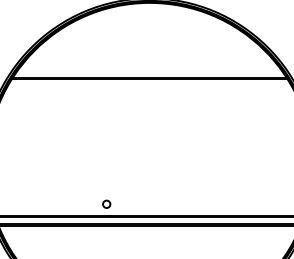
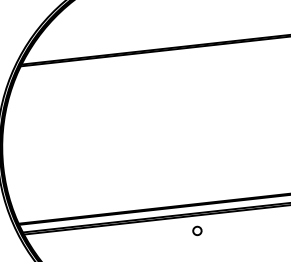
circle: (106, 203) -> (197, 230), moved

